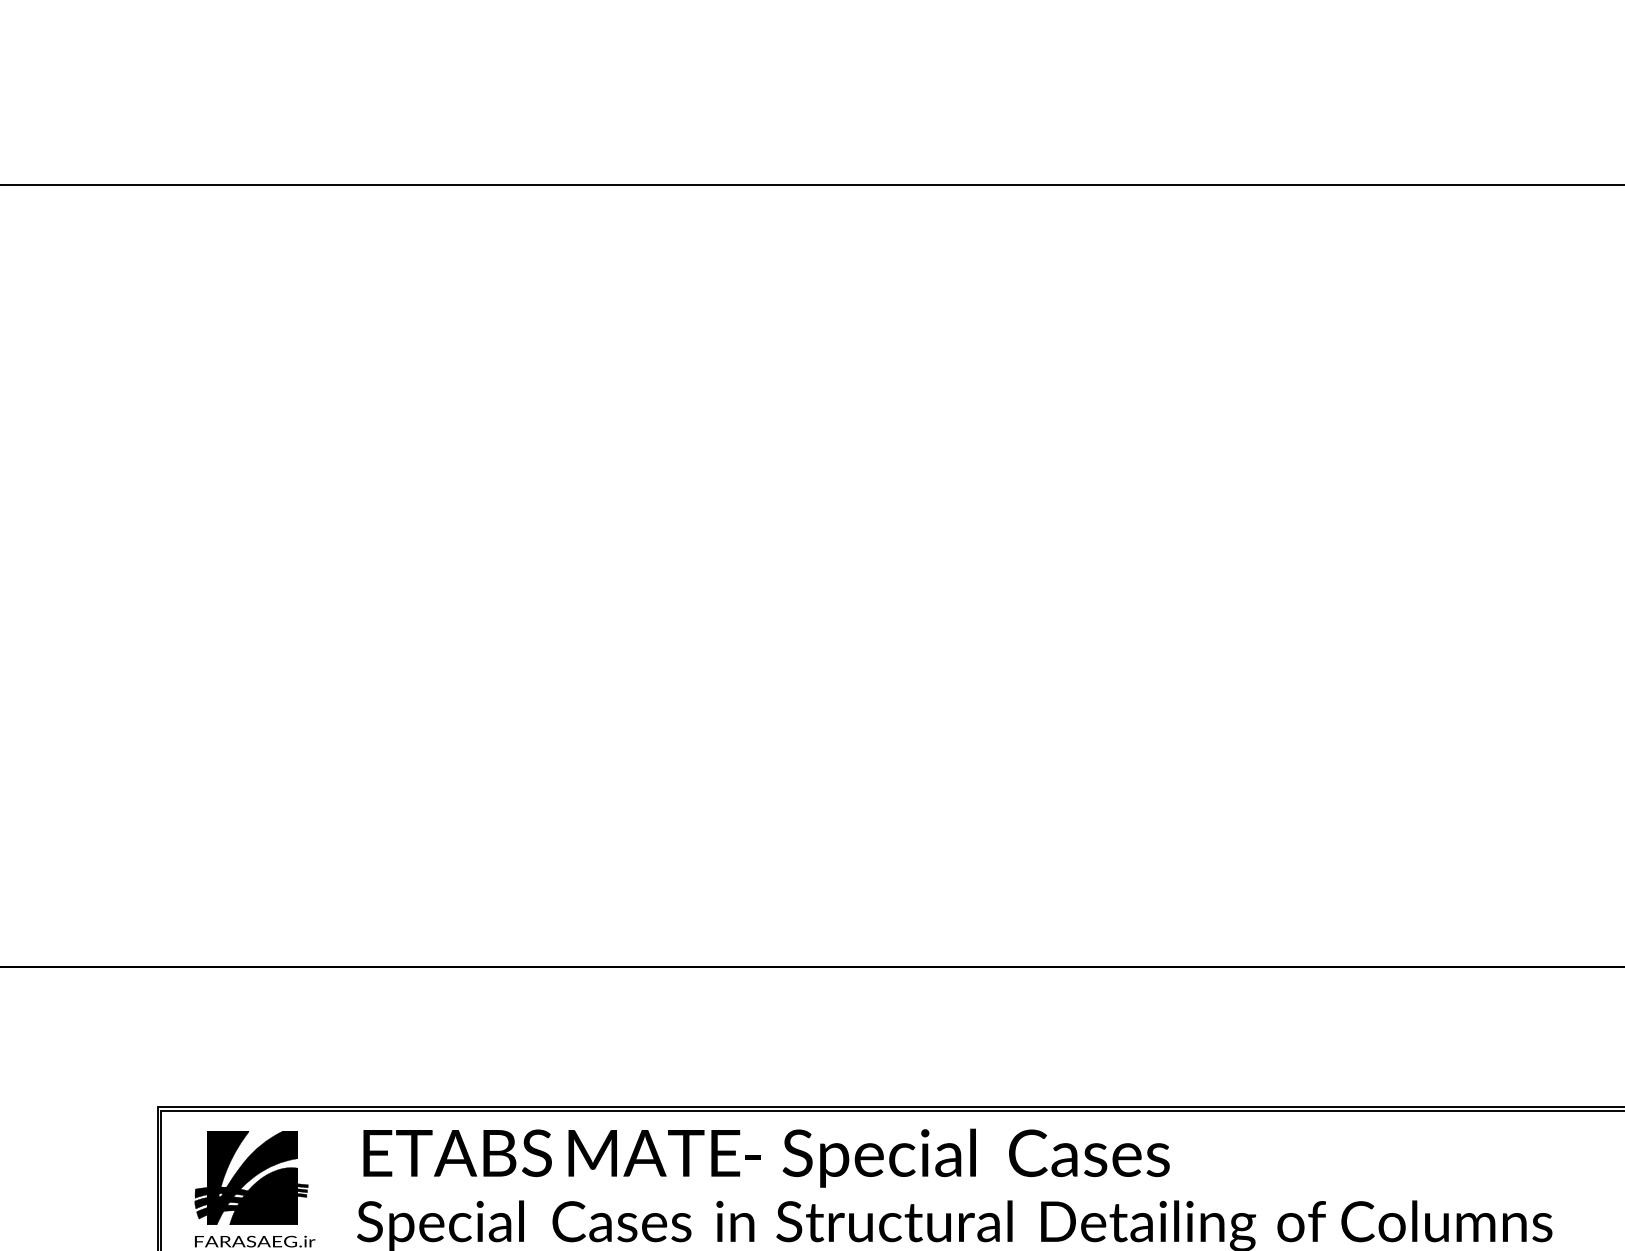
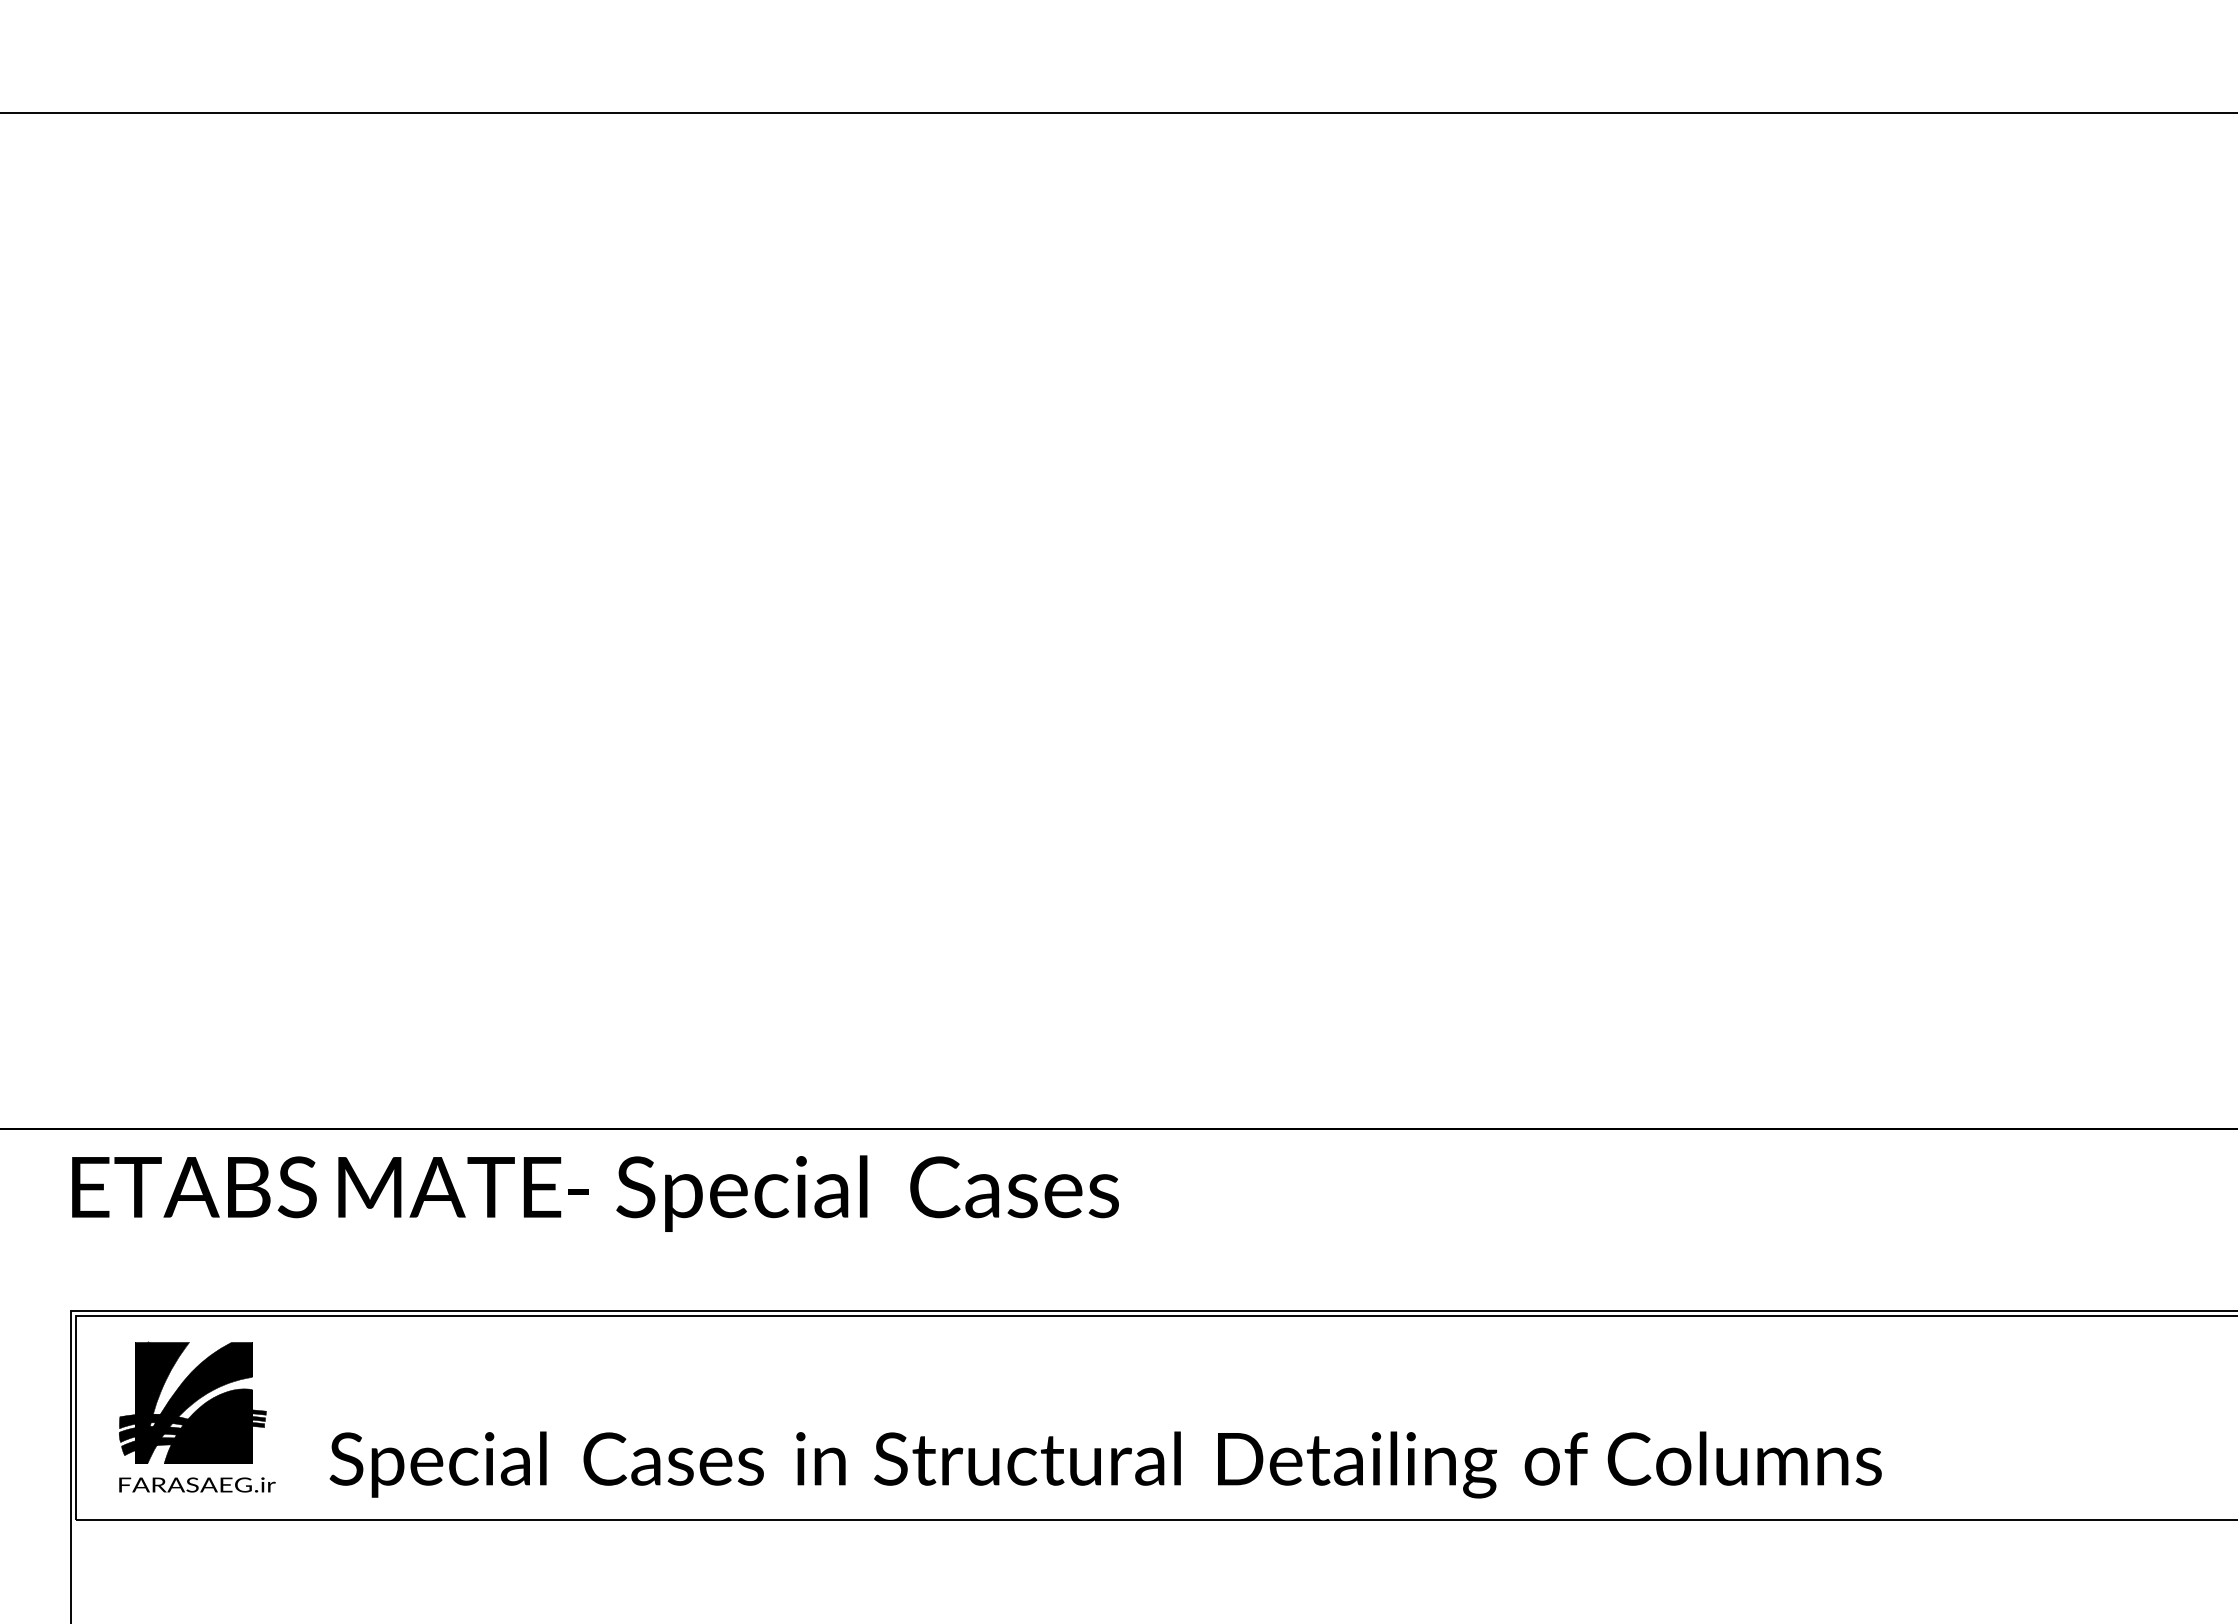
text: (766, 1158) -> (595, 1193), moved

